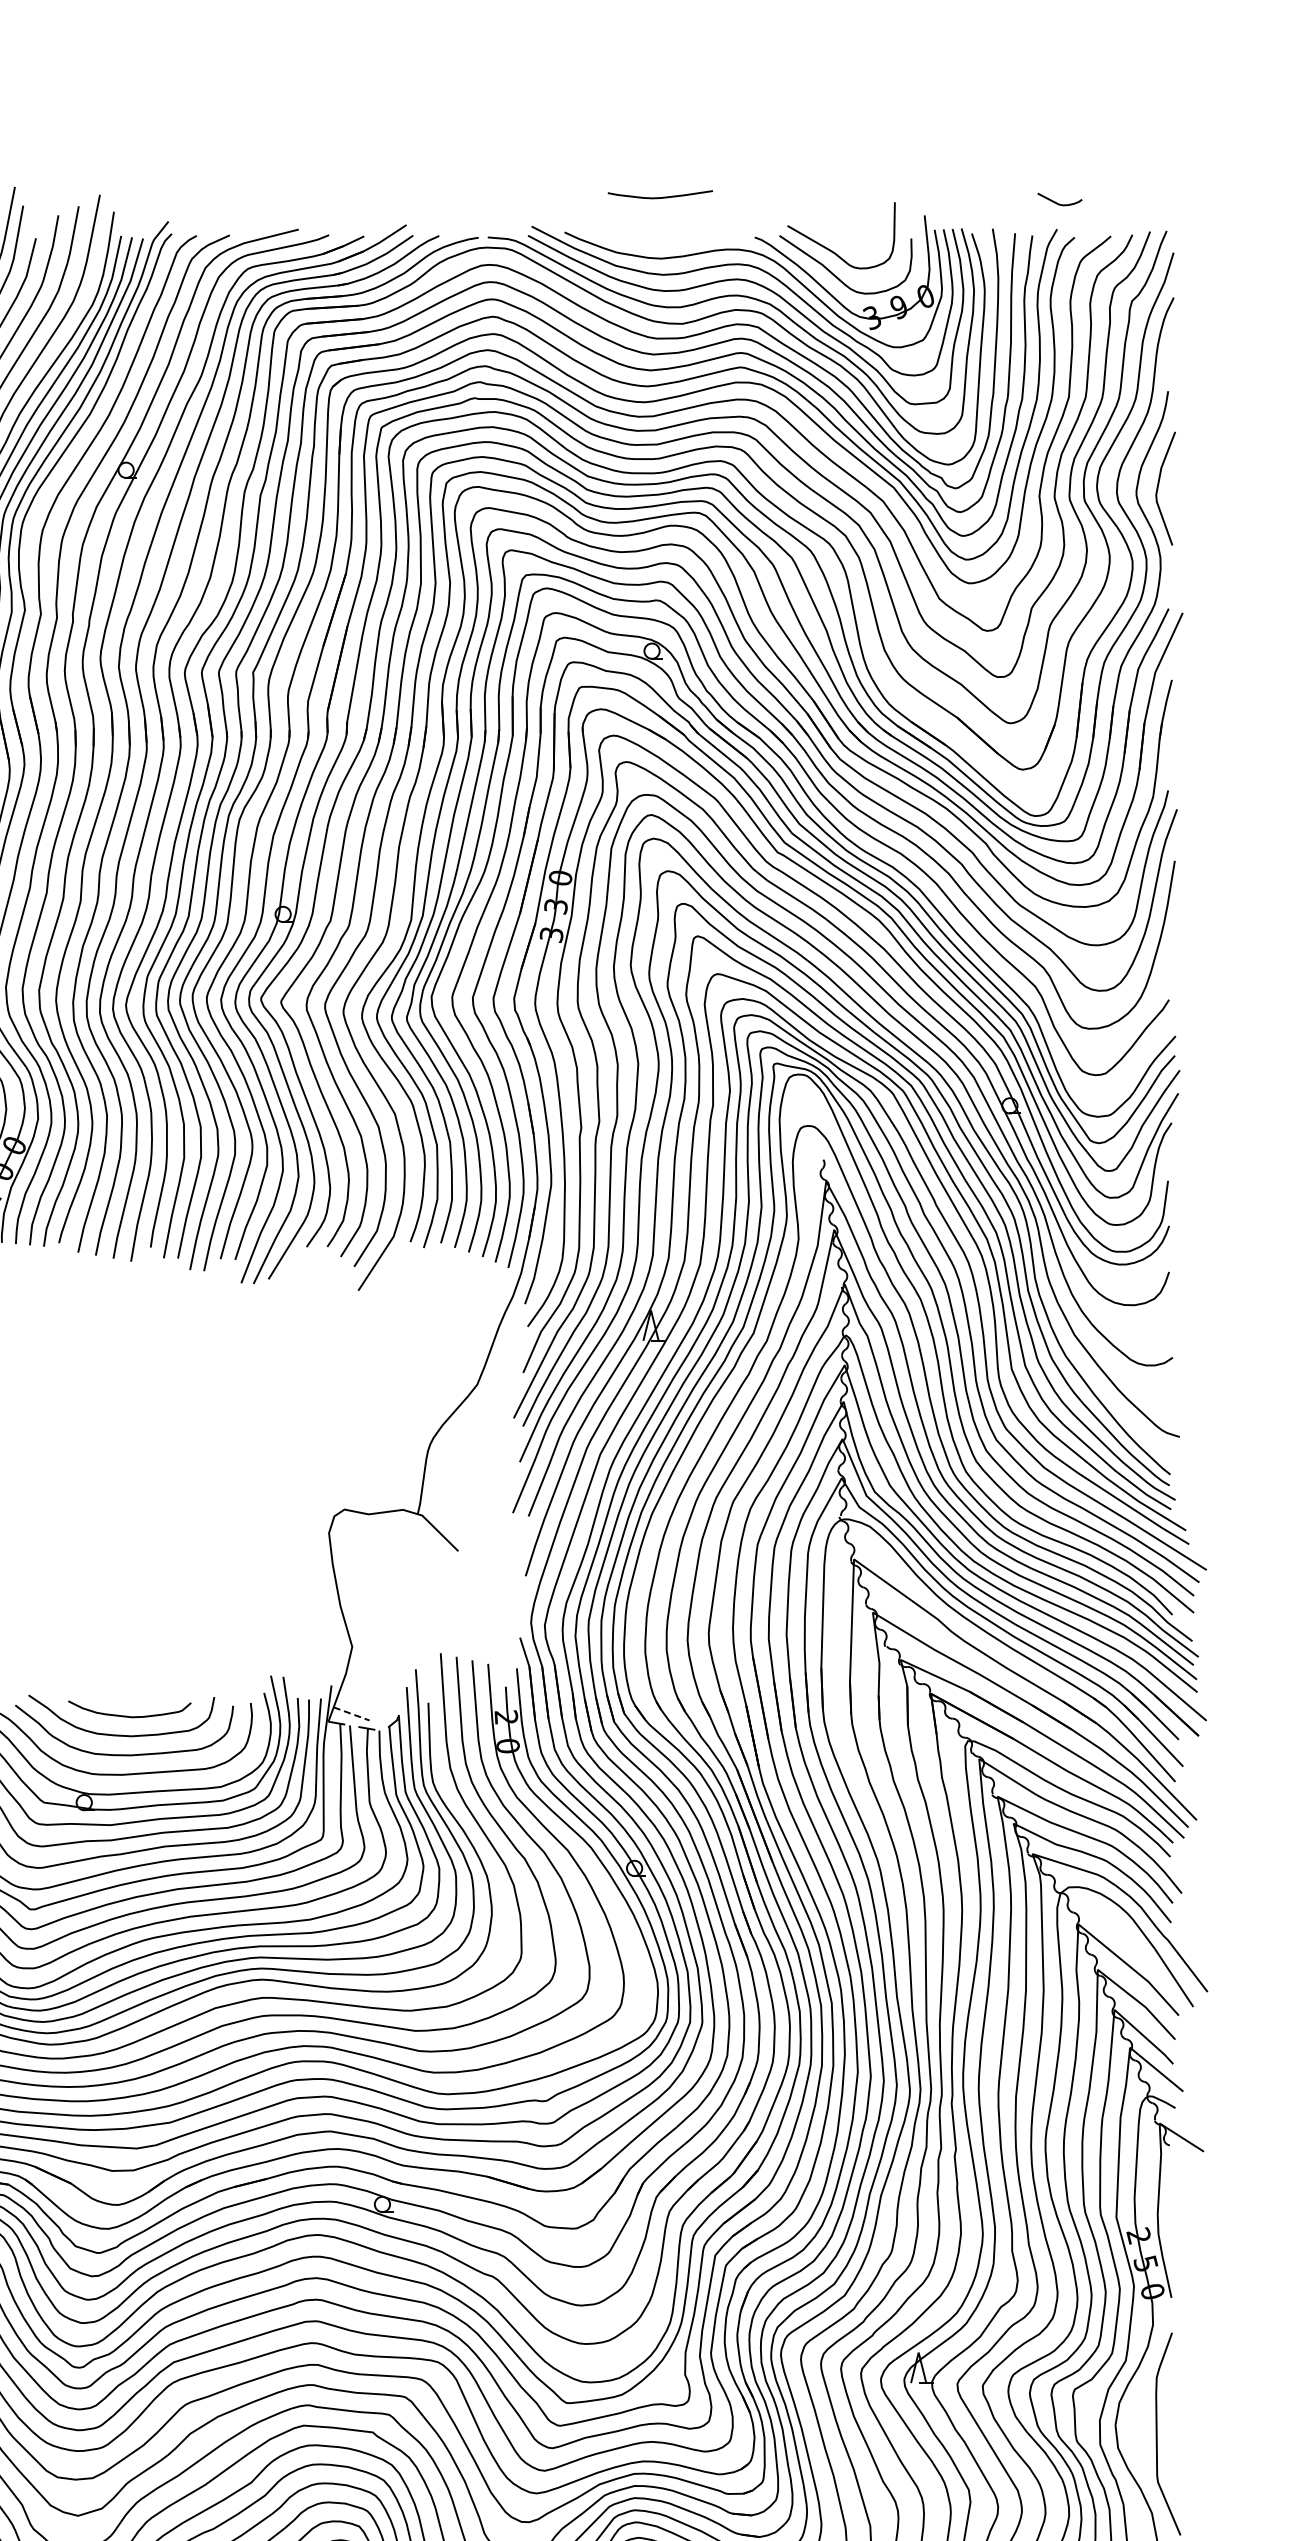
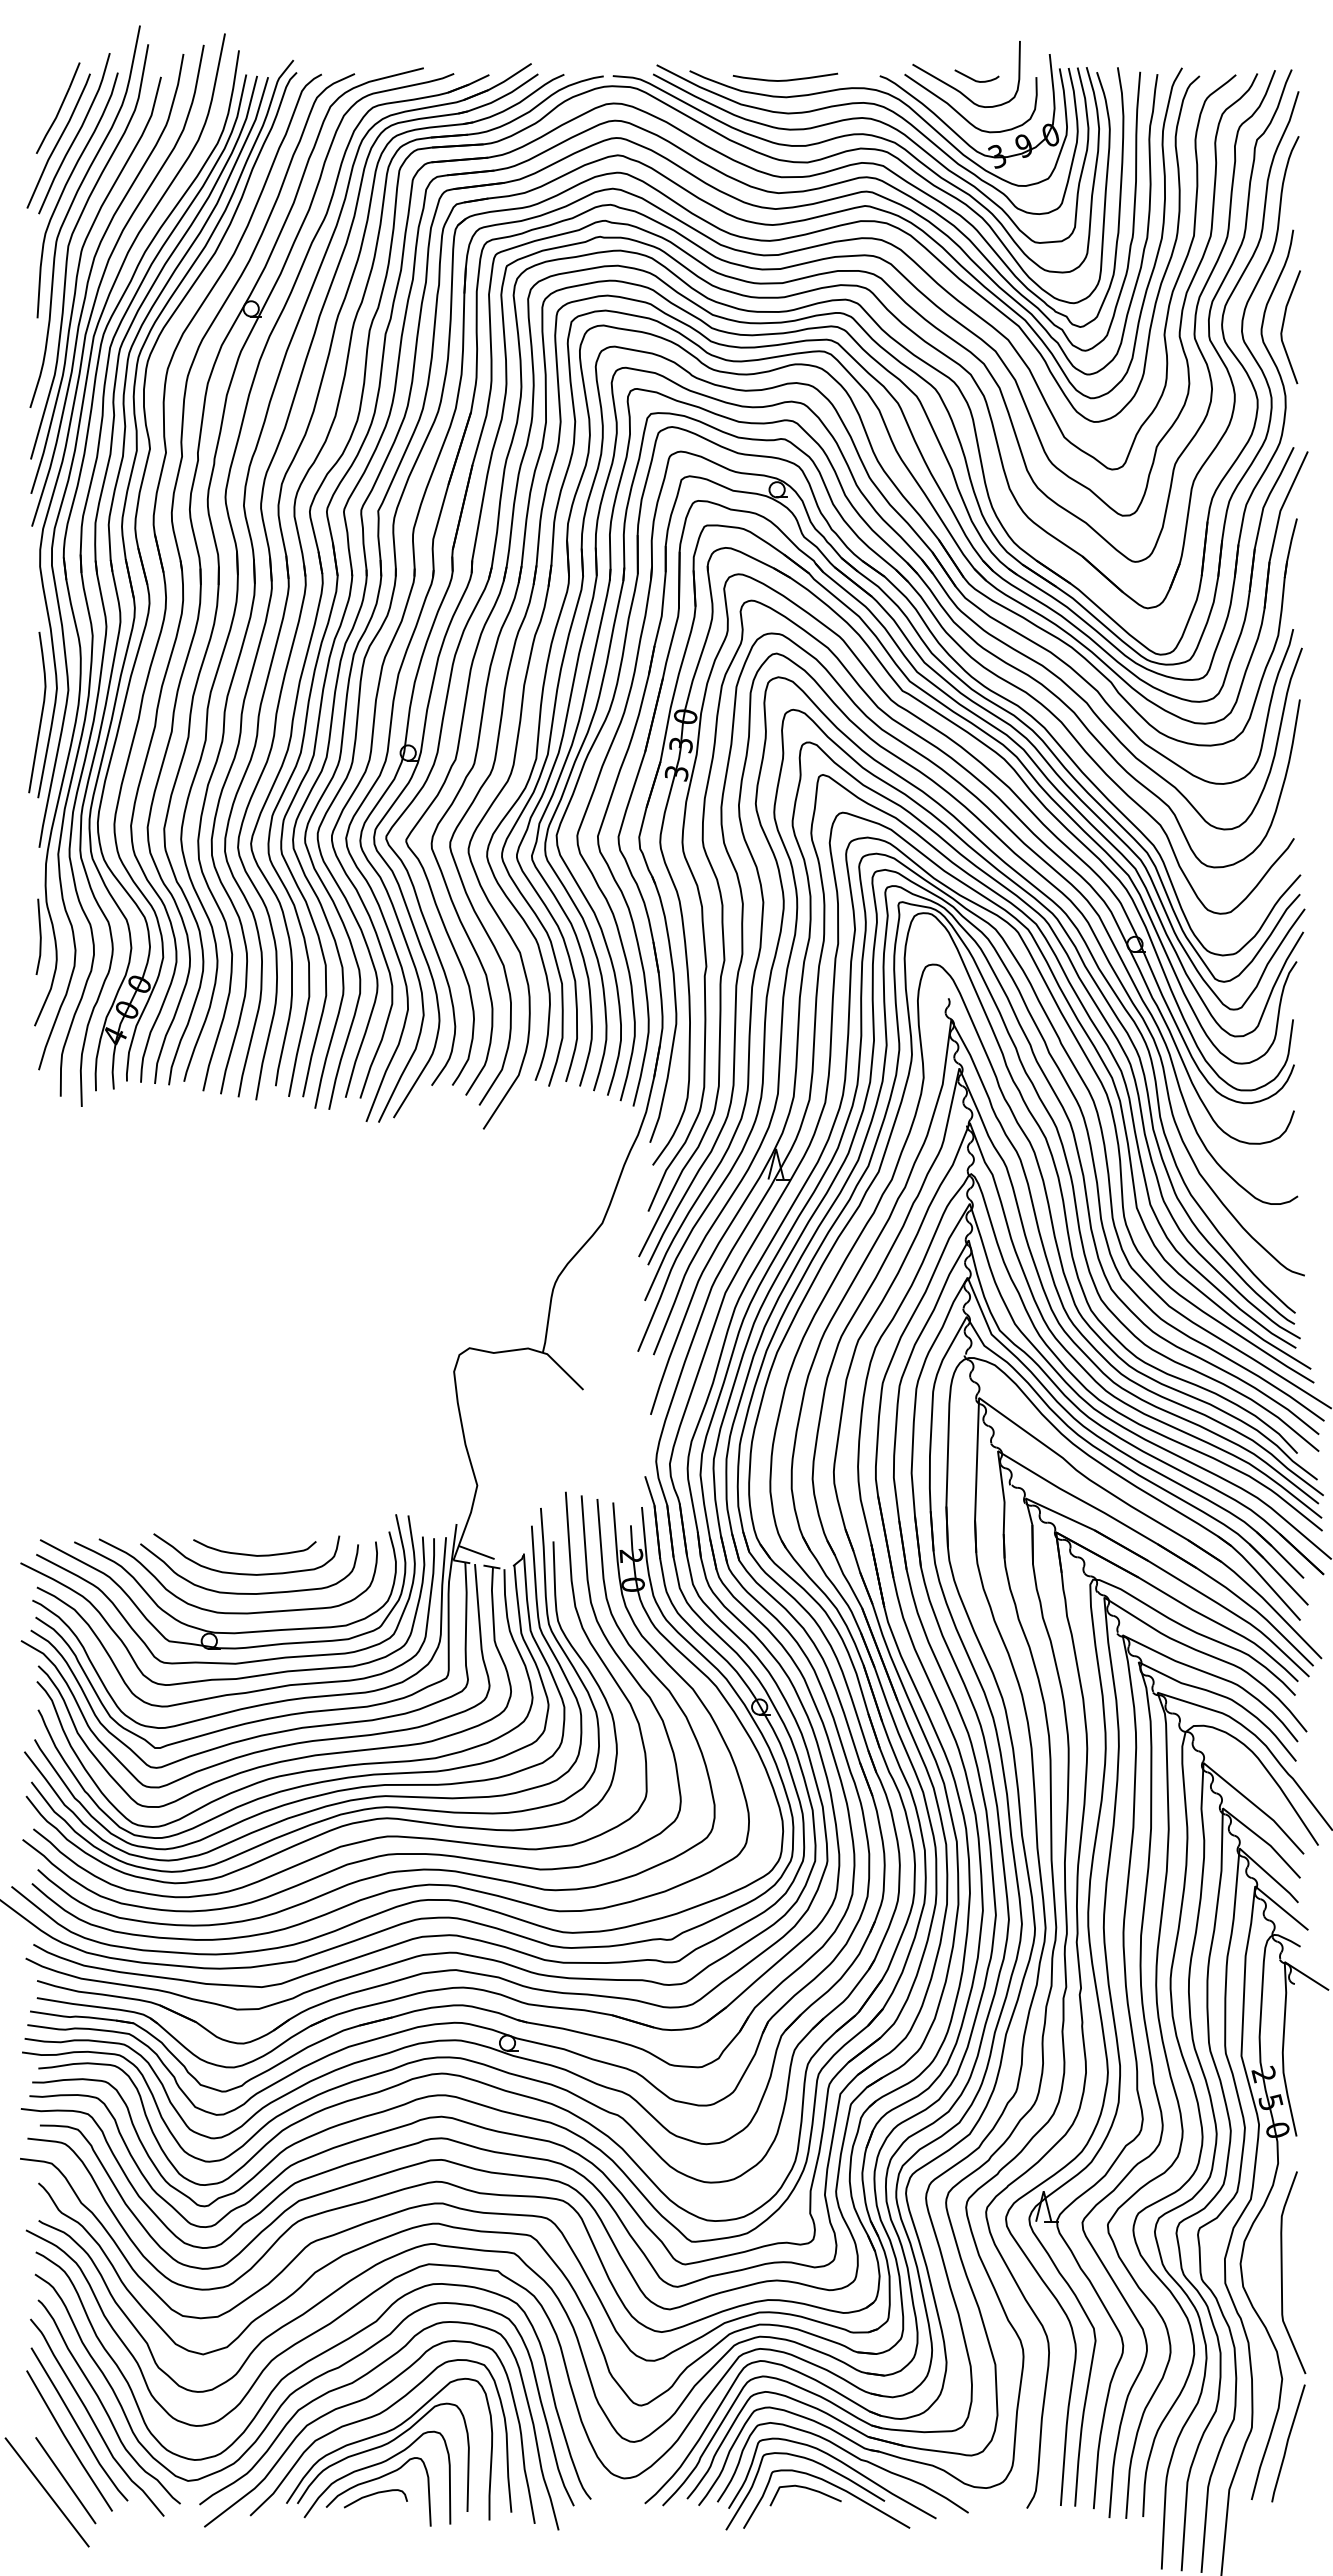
curve: (660, 196) -> (785, 79), moved
curve: (1058, 202) -> (975, 79), moved
line: (352, 1713) -> (477, 1552), dashed -> solid

